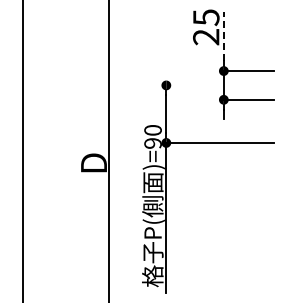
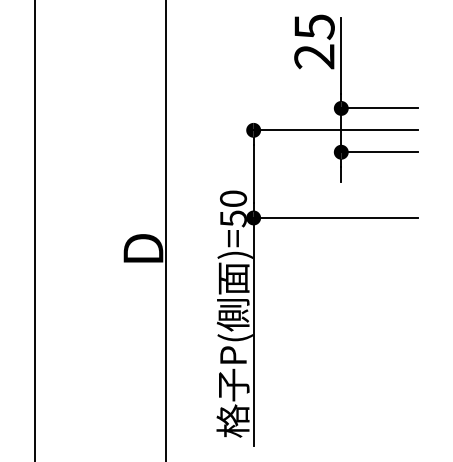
line: (223, 36) -> (340, 55), dashed -> solid
line: (219, 85) -> (334, 130), added
text: (152, 143) -> (232, 218), )=90 -> )=50

